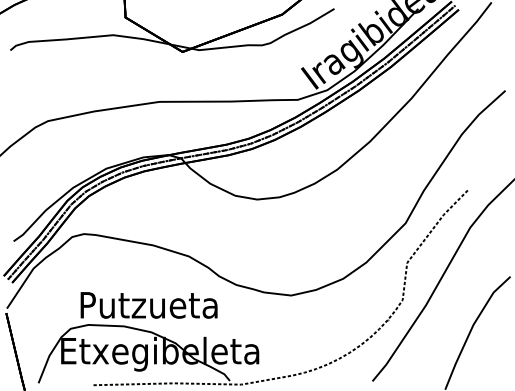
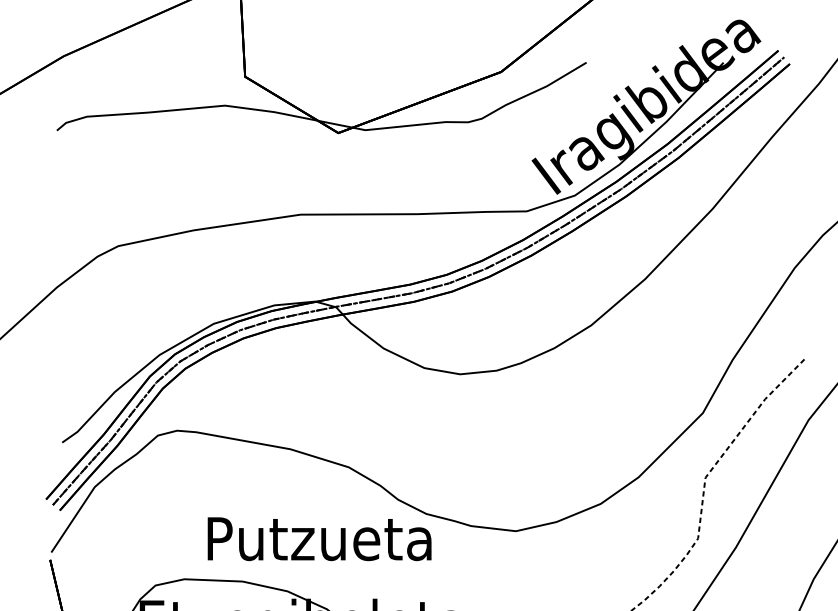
text: (148, 305) -> (318, 539), moved

